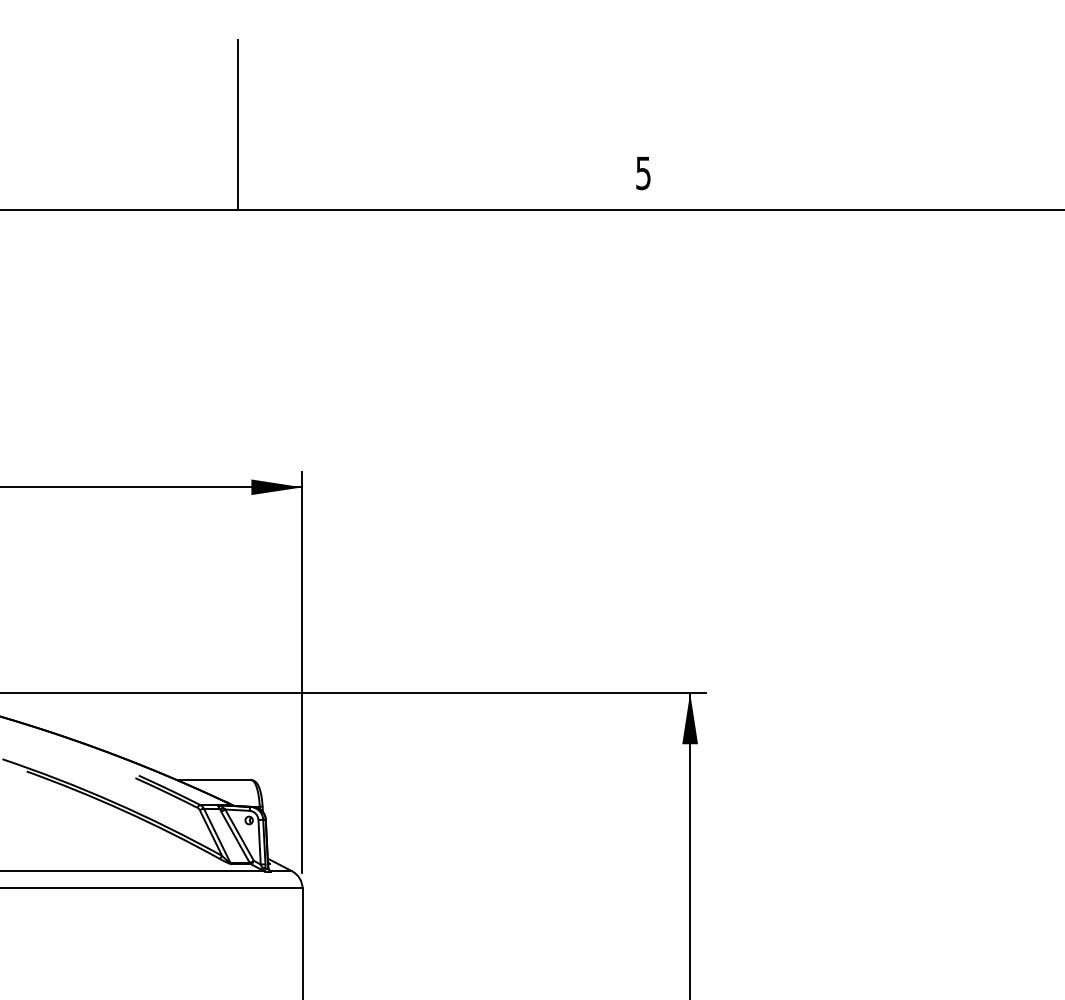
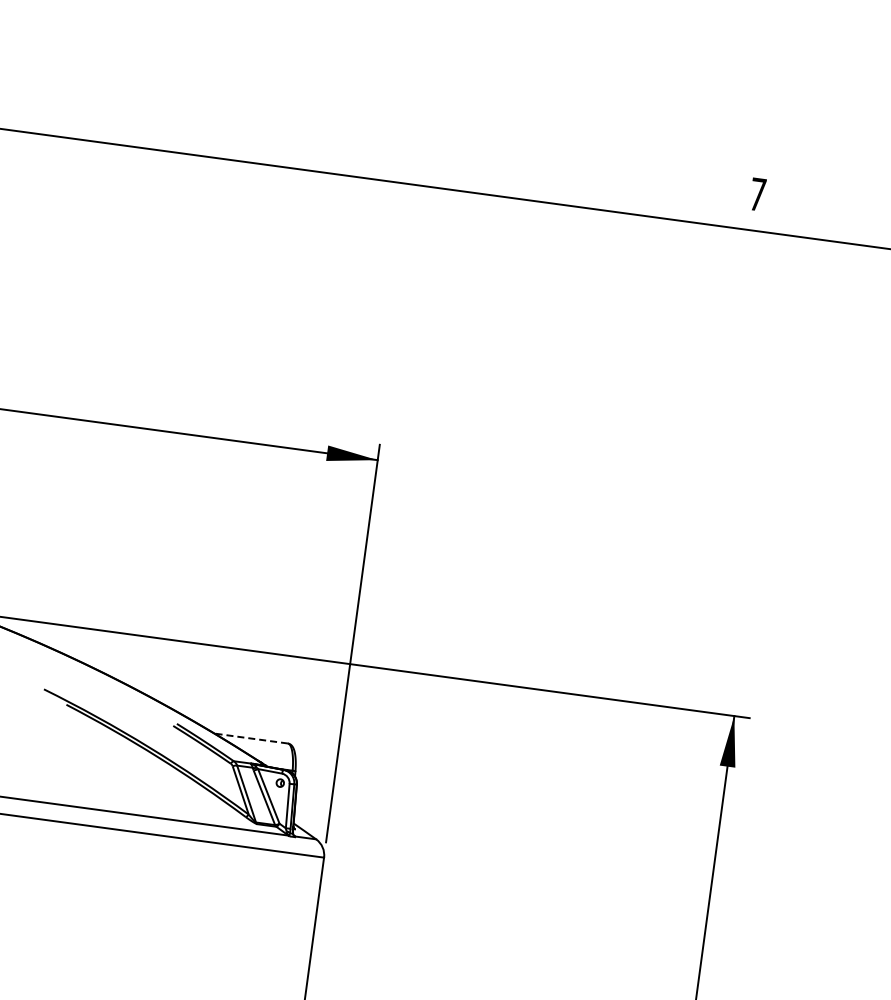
line: (237, 124) -> (361, 91), removed
text: (643, 173) -> (757, 194), 5 -> 7
line: (213, 780) -> (250, 738), solid -> dashed

